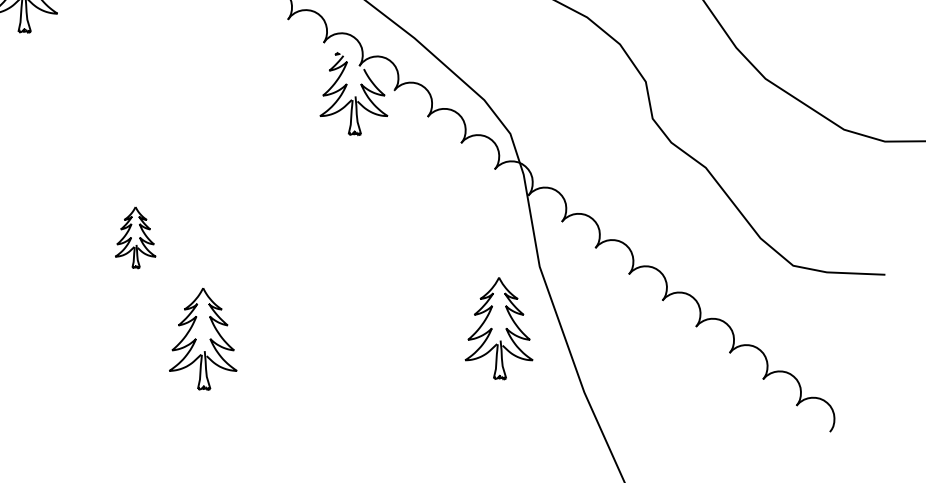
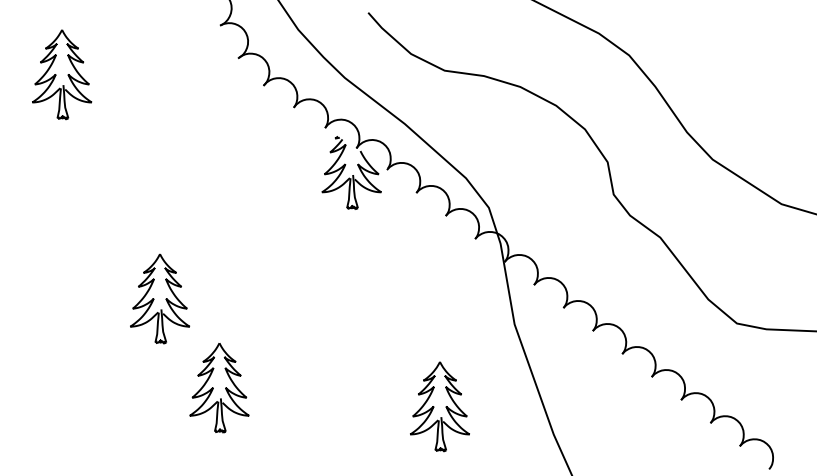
part: (135, 237) -> (160, 298), size x1.67
part: (498, 328) -> (439, 406), moved

